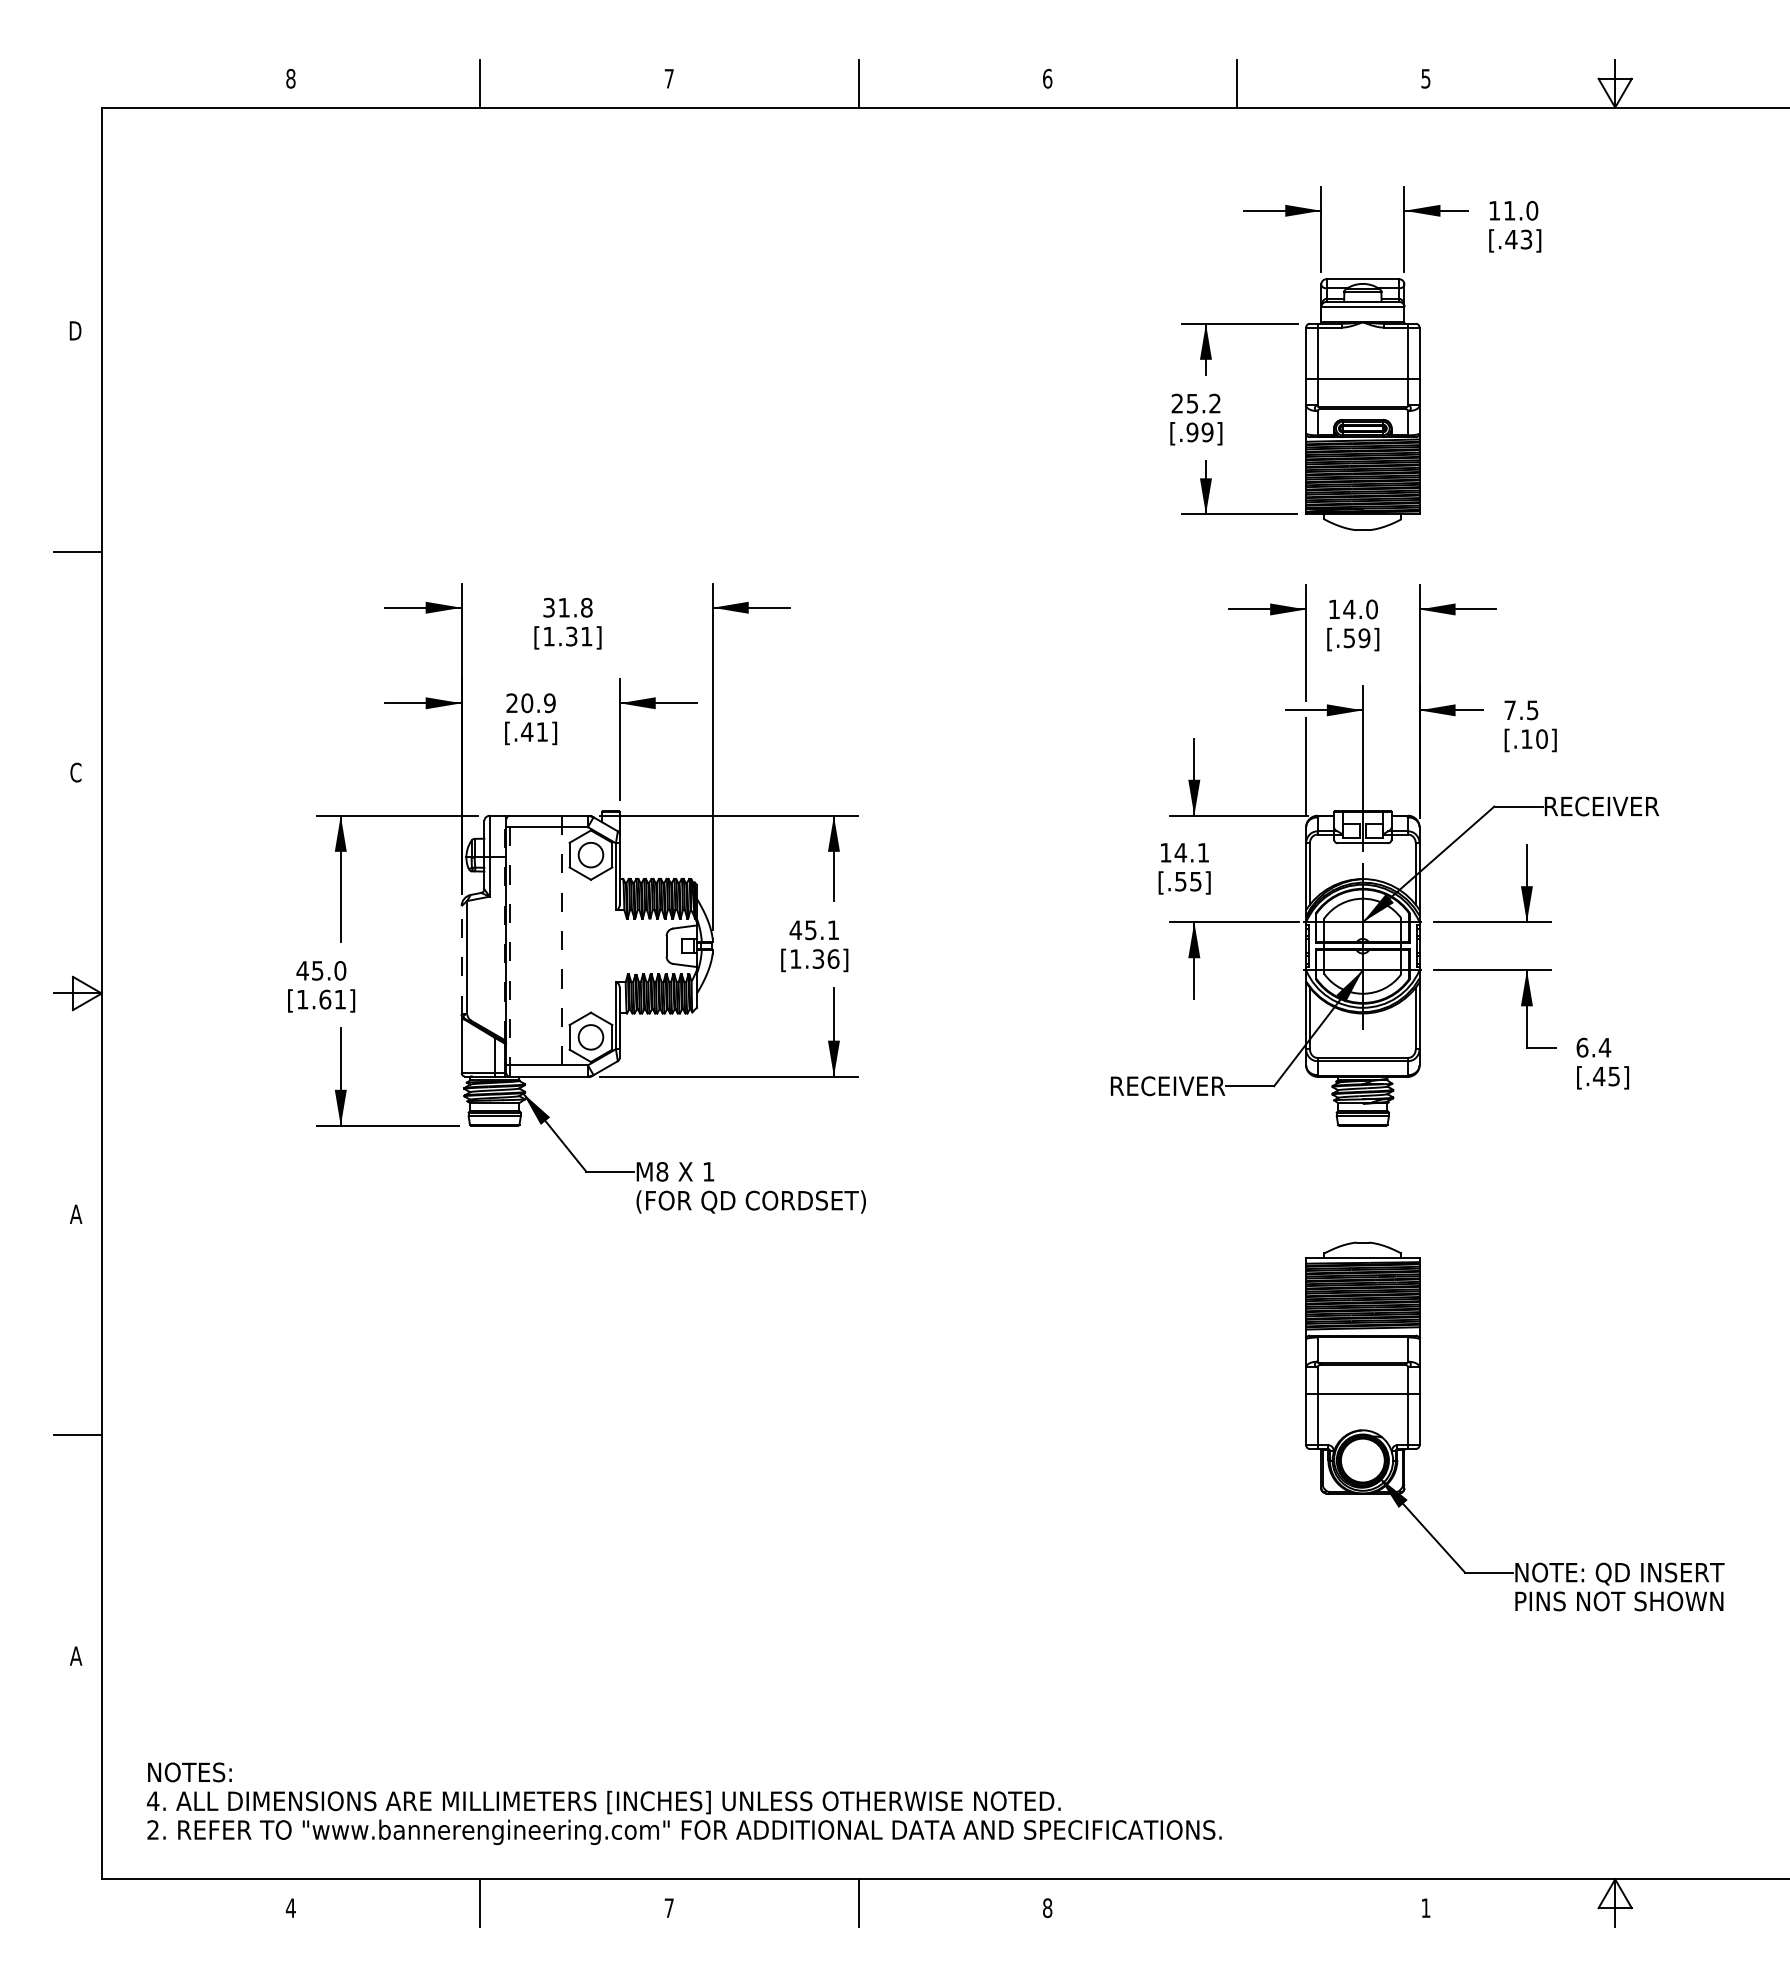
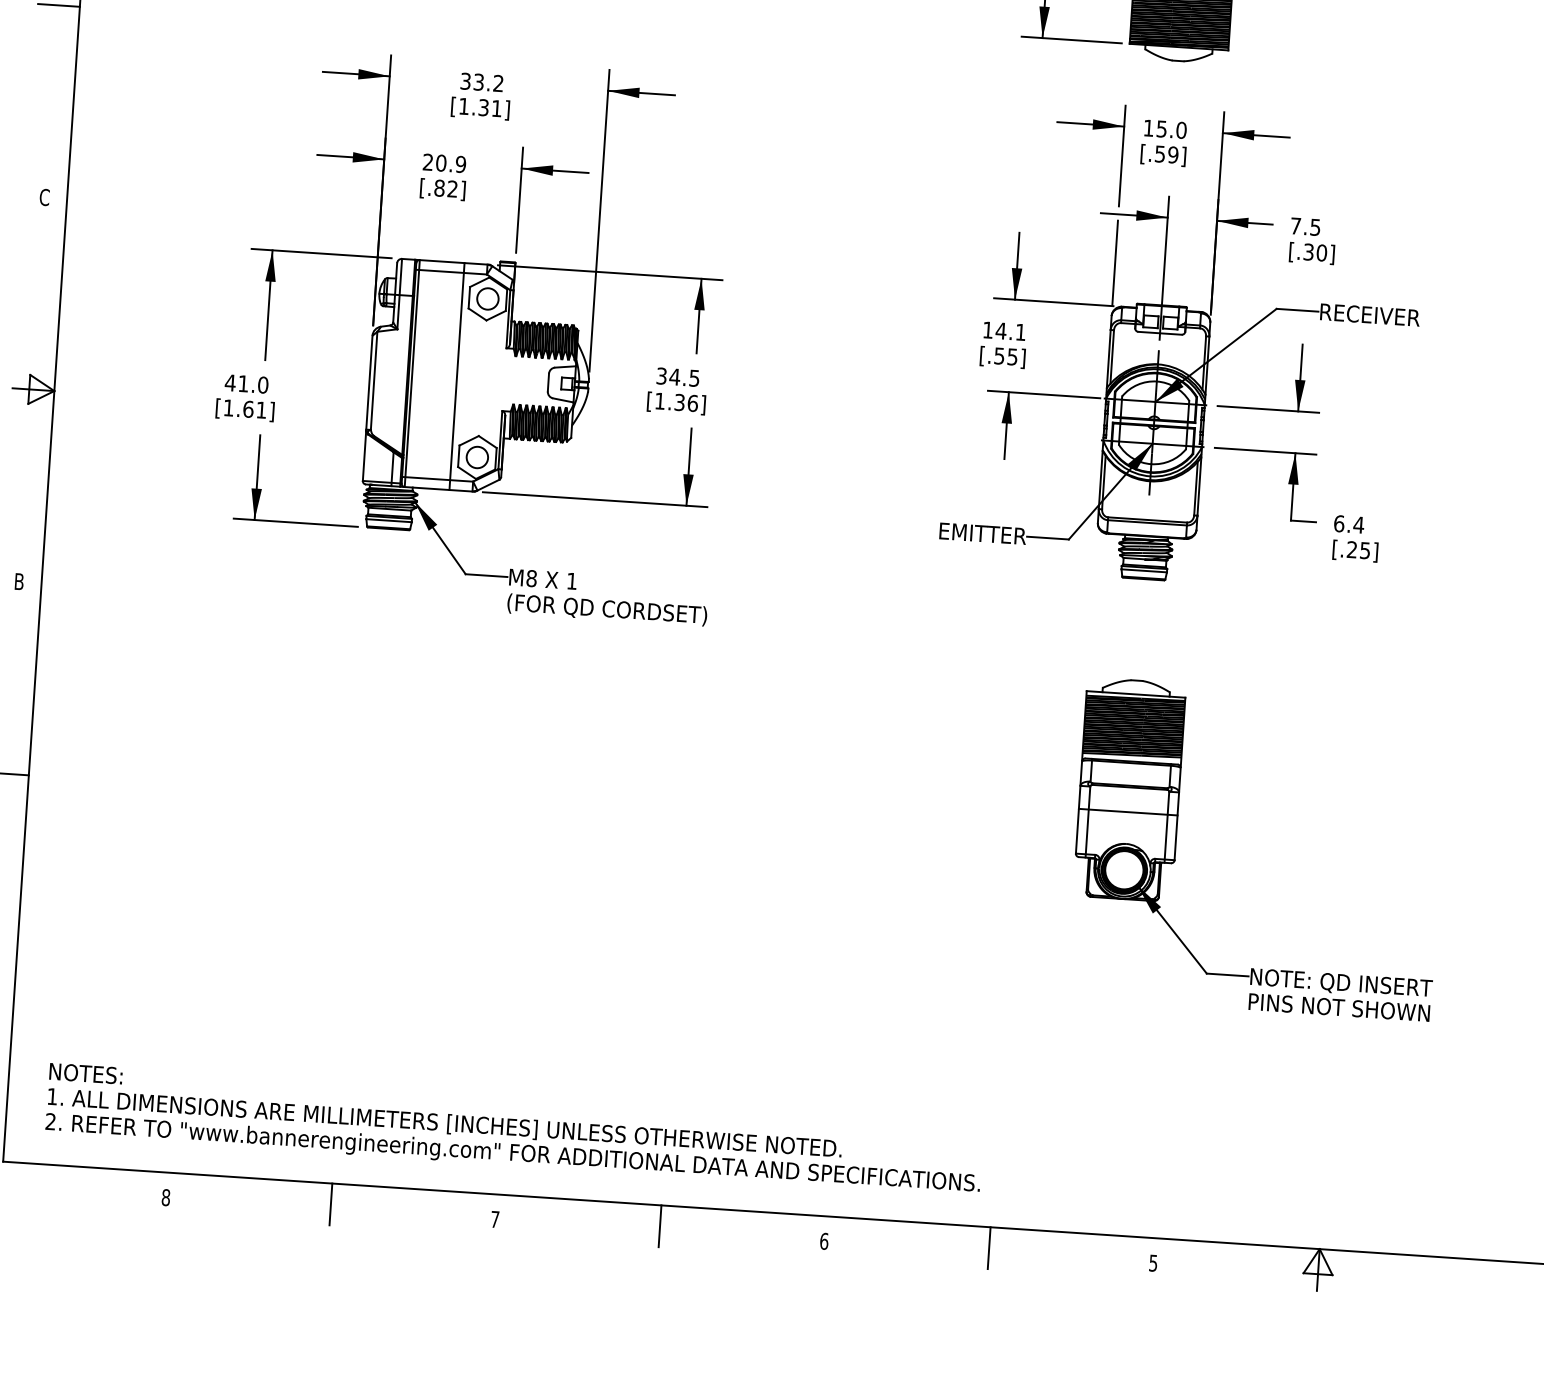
text: (575, 607) -> (488, 82), 31.8 -> 33.2
text: (1349, 609) -> (1161, 129), 14.0 -> 15.0
text: (534, 731) -> (445, 188), [.41] -> [.82]
text: (1526, 739) -> (1308, 252), [.10] -> [.30]
line: (504, 927) -> (408, 356), dashed -> solid
text: (813, 930) -> (677, 377), 45.1 -> 34.5
line: (510, 945) -> (412, 372), dashed -> solid
line: (561, 946) -> (456, 376), dashed -> solid
line: (461, 959) -> (369, 382), dashed -> solid
text: (317, 970) -> (243, 383), 45.0 -> 41.0
text: (1598, 1076) -> (1351, 549), [.45] -> [.25]
text: (1152, 1086) -> (963, 532), RECEIVER -> EMITTER
text: (75, 1213) -> (18, 580), A -> B
text: (153, 1800) -> (52, 1096), 4. -> 1.
line: (1236, 1903) -> (988, 1248), added
text: (1047, 1907) -> (824, 1240), 8 -> 6
text: (290, 1908) -> (165, 1197), 4 -> 8
text: (1425, 1908) -> (1152, 1263), 1 -> 5

